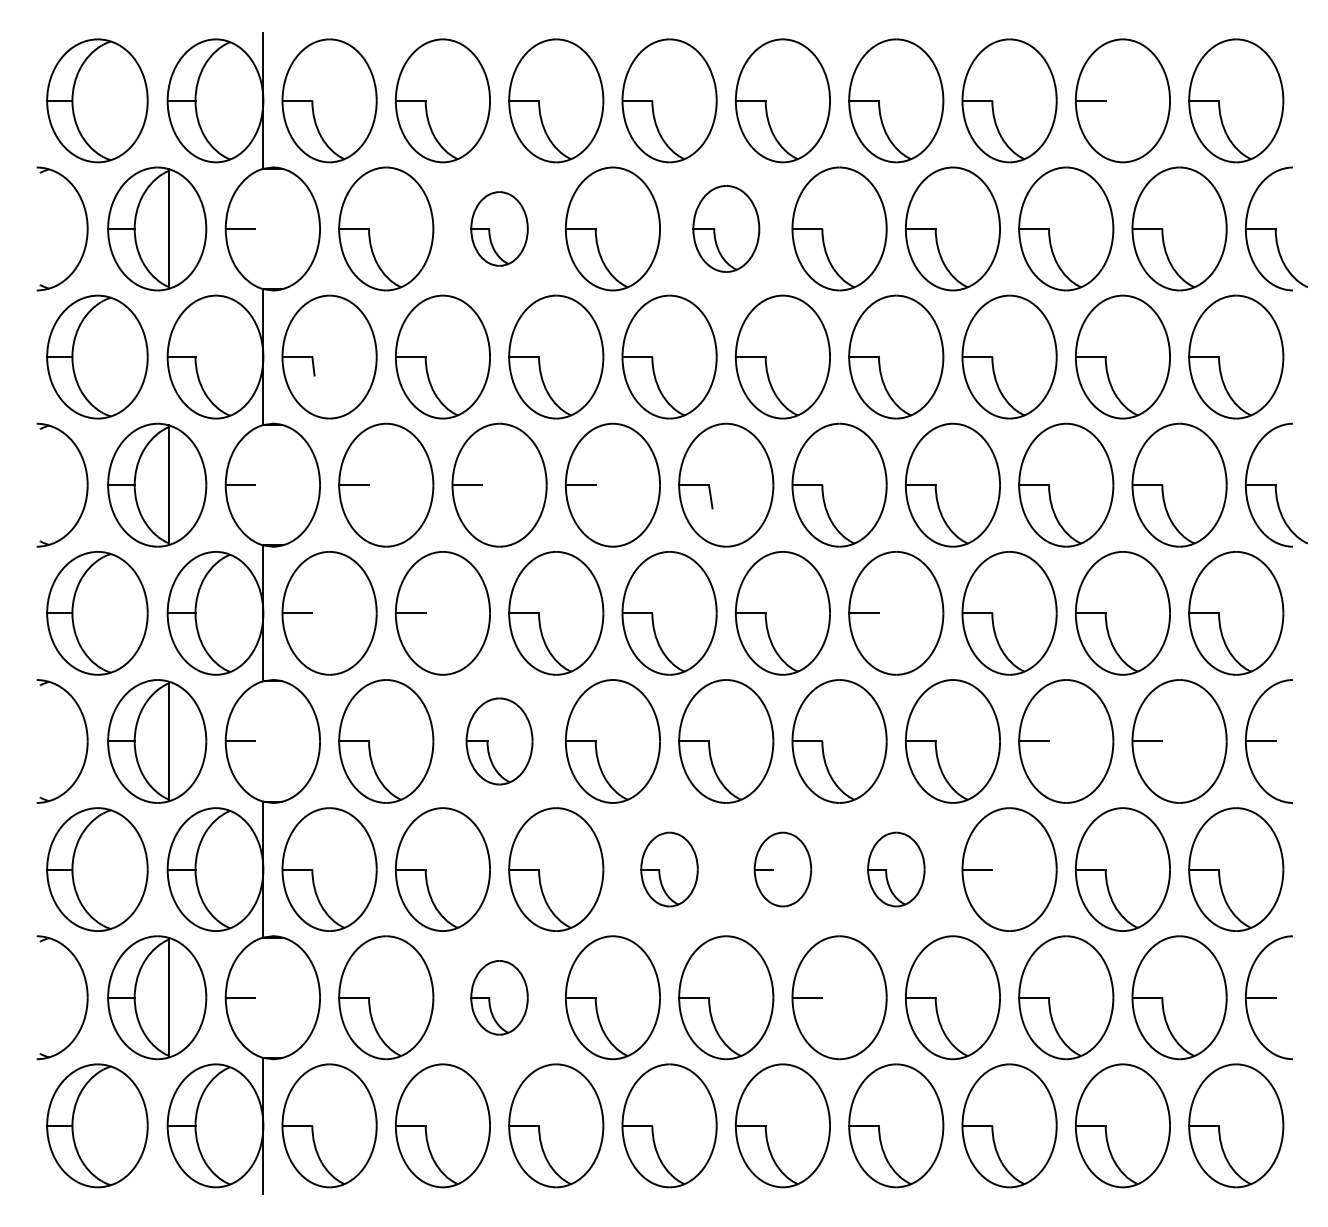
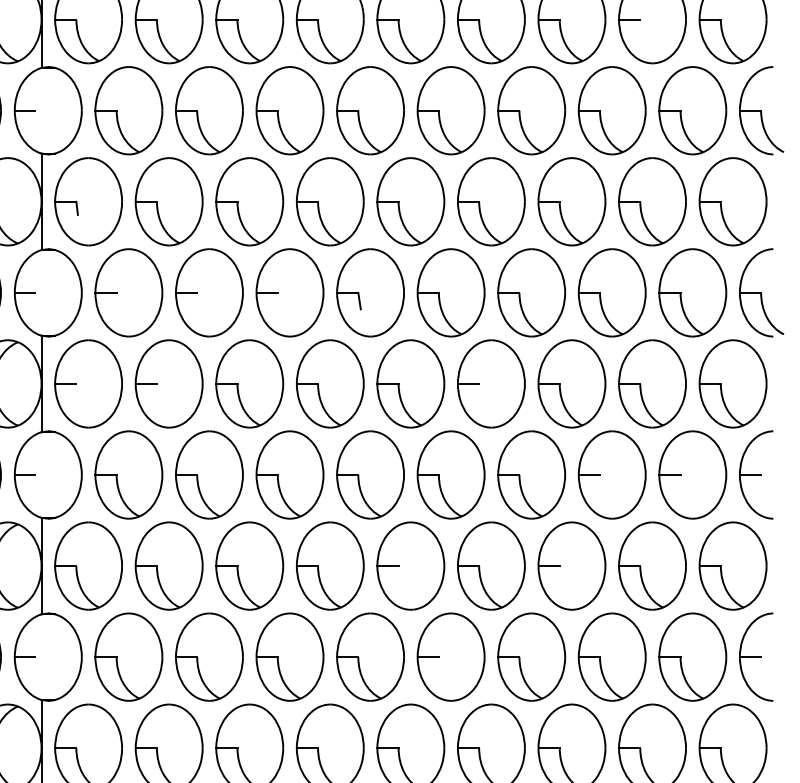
part: (499, 228) -> (209, 110), size x1.67
part: (726, 228) -> (370, 110), size x1.43
part: (499, 741) -> (209, 475), size x1.43
part: (669, 869) -> (330, 566), size x1.67
part: (782, 869) -> (410, 566), size x1.67
part: (896, 869) -> (491, 566), size x1.67
part: (499, 997) -> (209, 656), size x1.67

